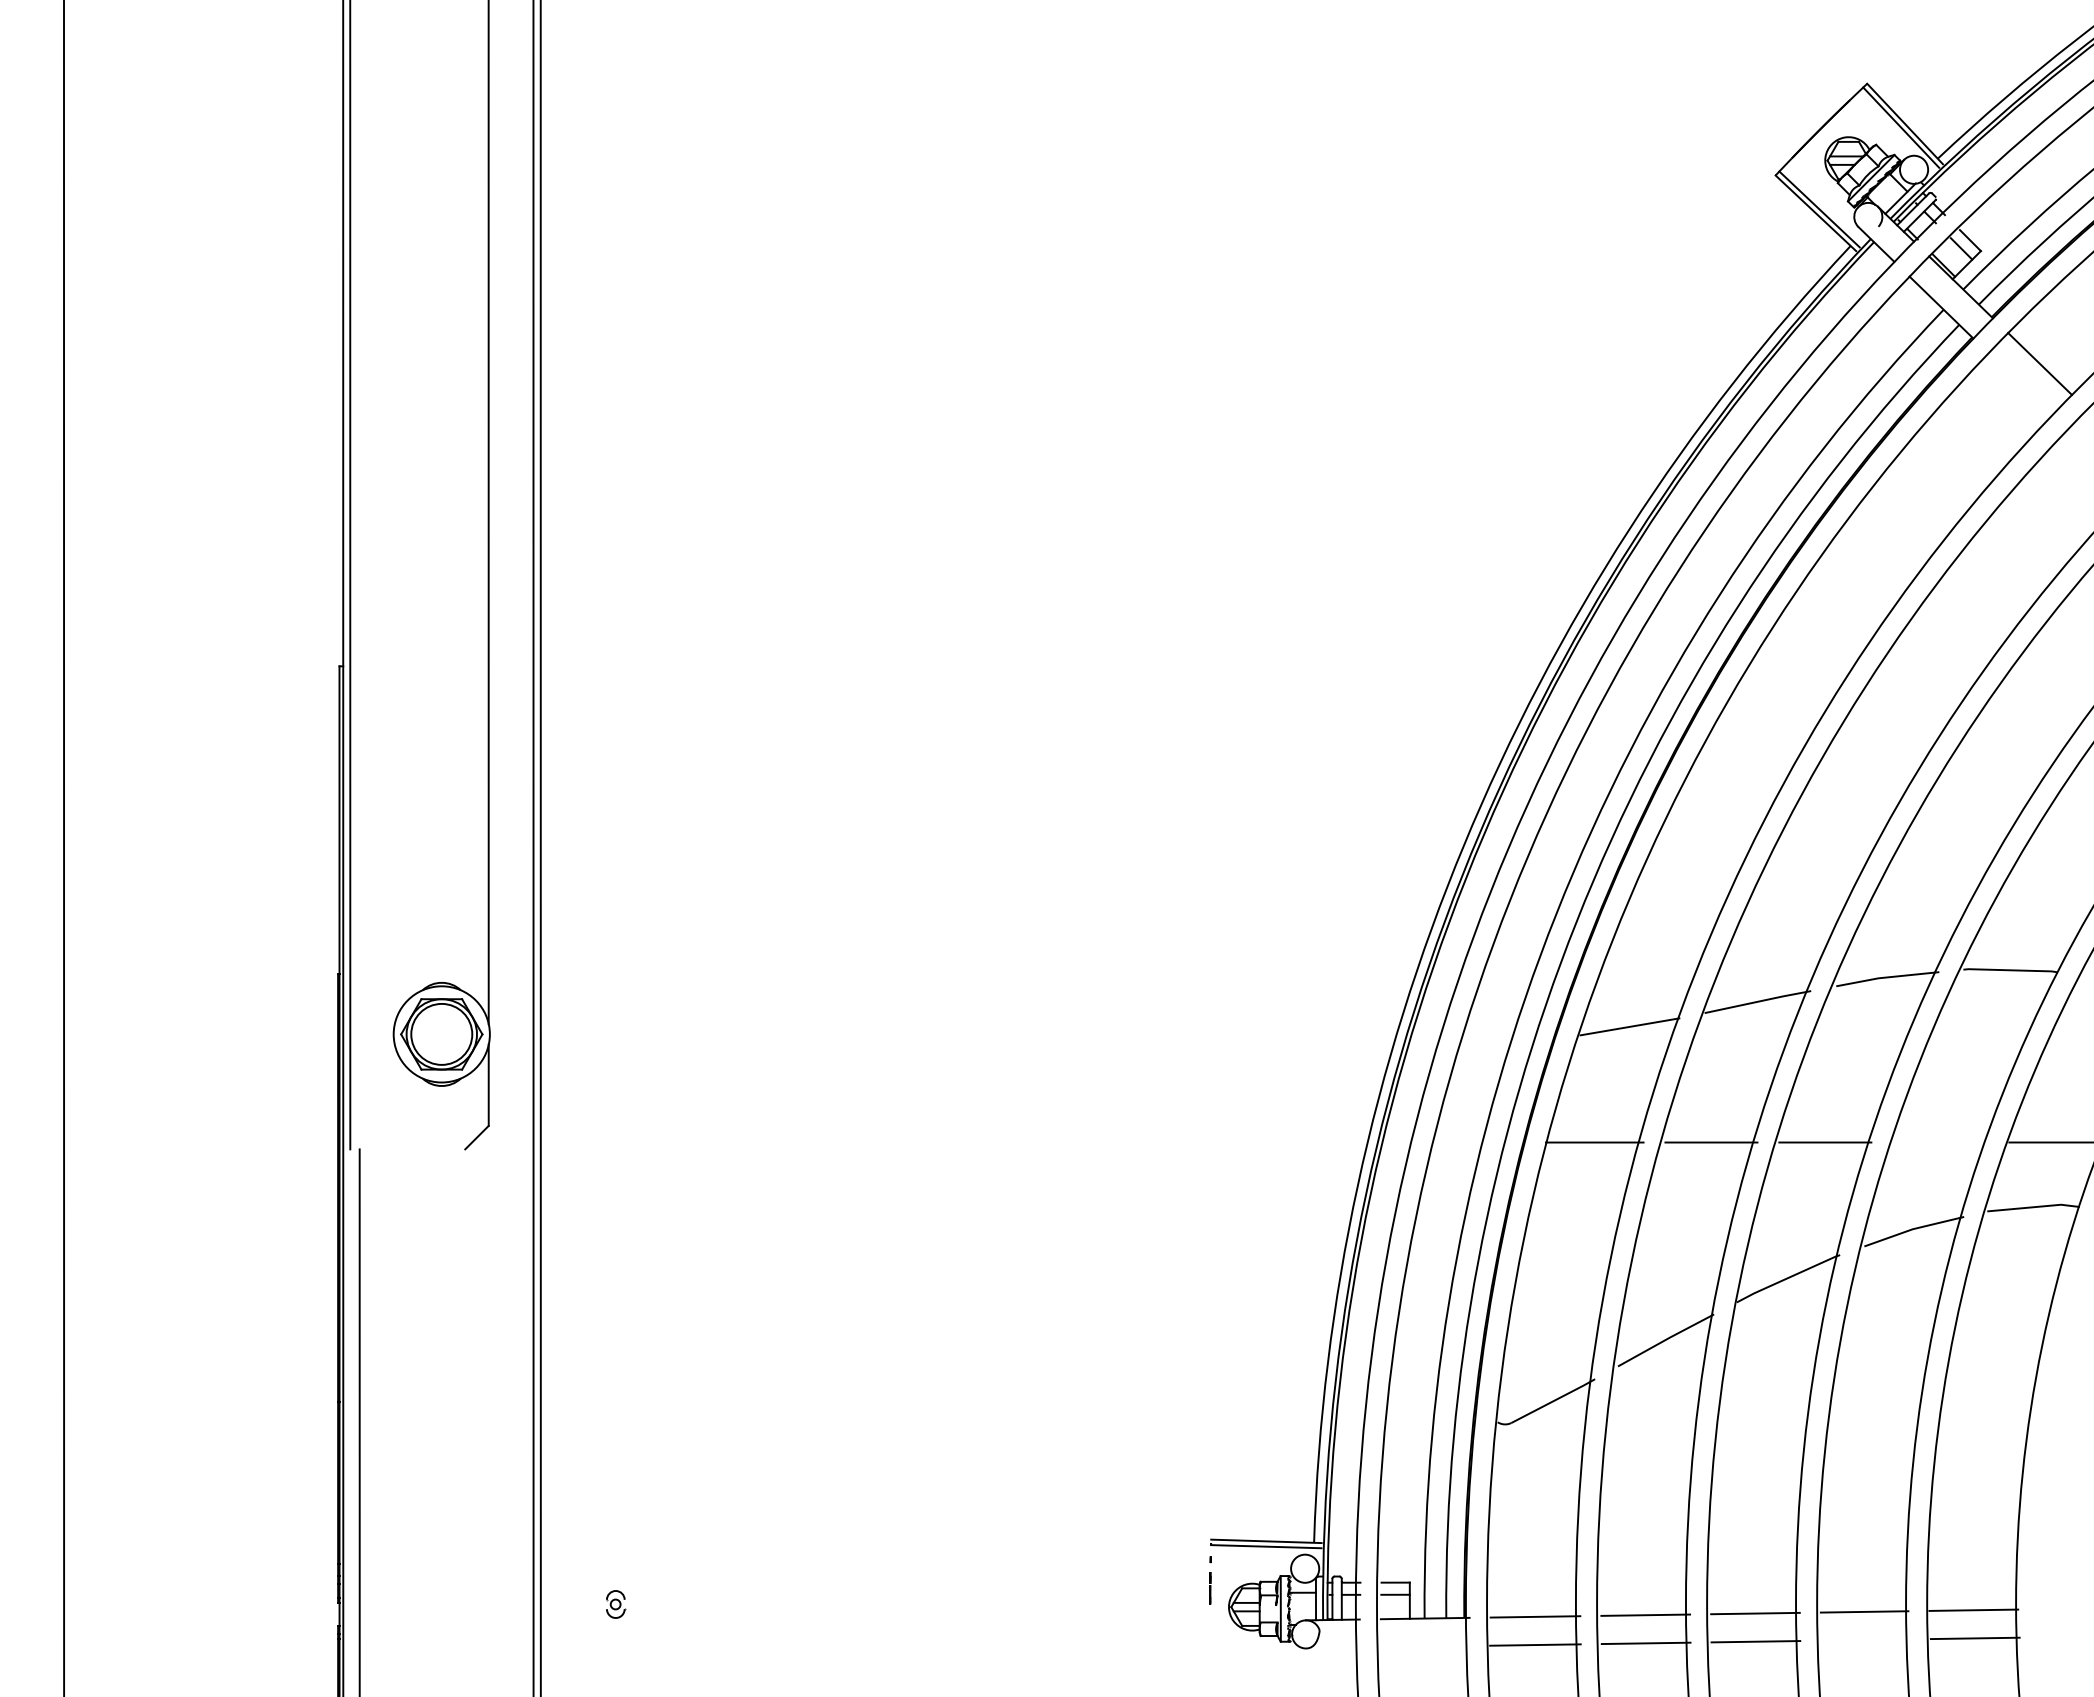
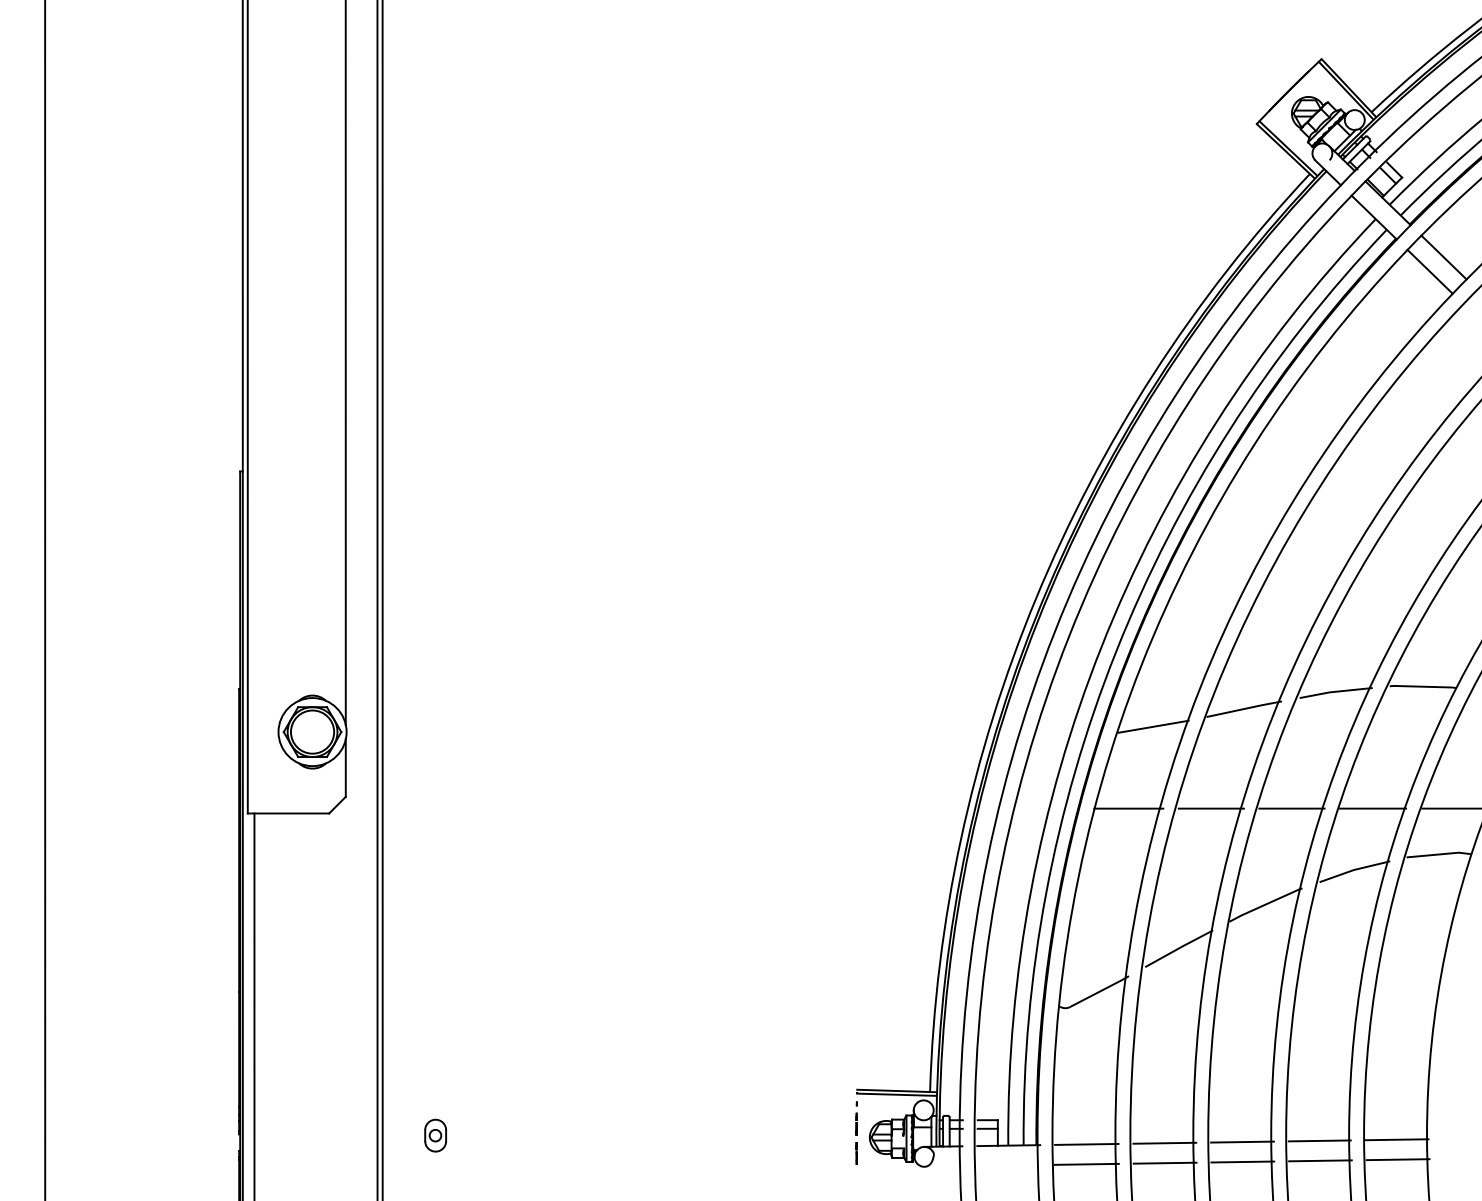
line: (2020, 384) -> (1430, 272), added
line: (1939, 1142) -> (1372, 808), added
line: (407, 1149) -> (288, 813), added
part: (615, 1604) -> (435, 1135), size x1.67
line: (1210, 1629) -> (856, 1153), added
line: (1865, 1639) -> (1320, 1160), added

